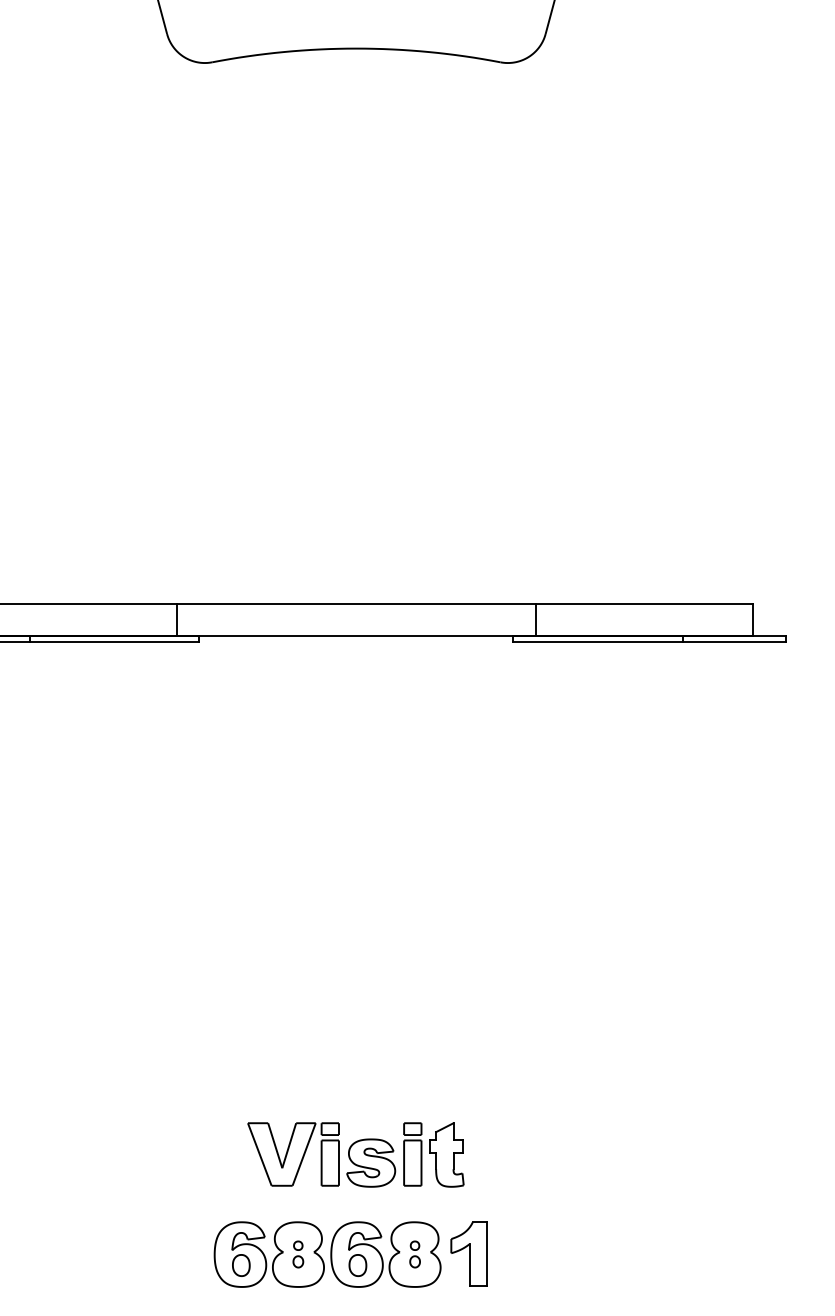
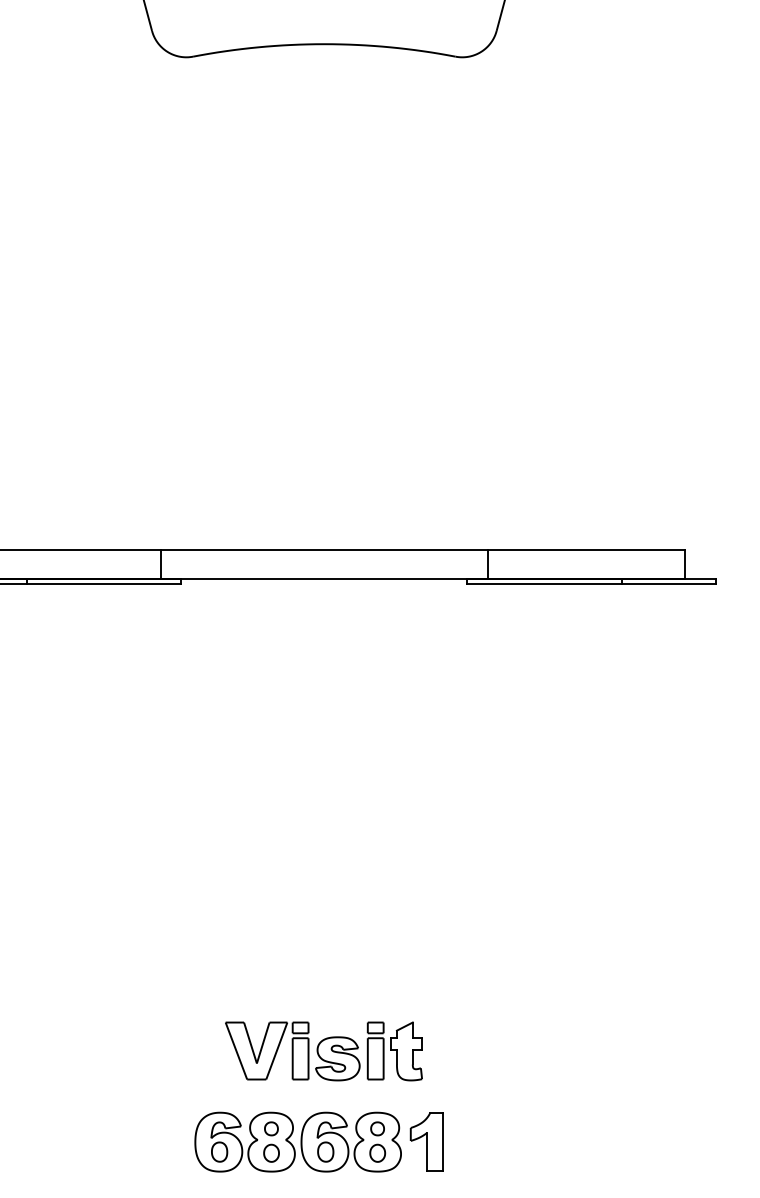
part: (298, 1253) -> (271, 1141), size x1.67
part: (414, 1253) -> (377, 1141), size x1.67

